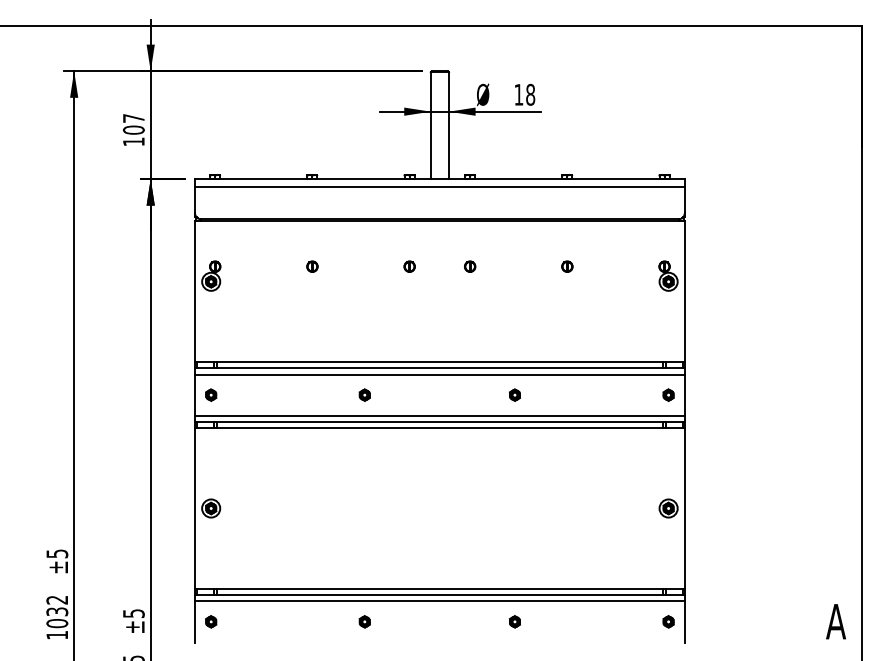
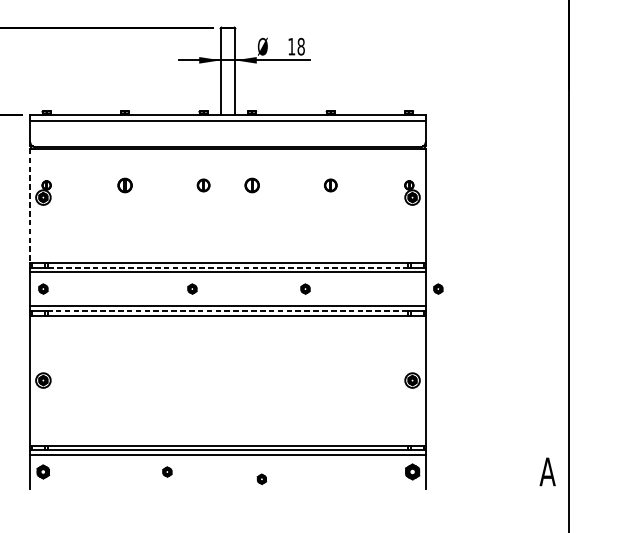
part: (312, 266) -> (125, 185), size x1.6
part: (409, 266) -> (203, 185), size x1.4
part: (470, 266) -> (252, 185), size x1.6
part: (567, 266) -> (330, 185), size x1.4
line: (195, 291) -> (30, 205), solid -> dashed
line: (439, 368) -> (227, 267), solid -> dashed
part: (364, 394) -> (192, 288), moved
part: (515, 394) -> (305, 288), moved
part: (668, 394) -> (438, 288), moved
line: (439, 421) -> (227, 310), solid -> dashed
part: (211, 621) -> (43, 471), size x1.4
part: (514, 621) -> (261, 479), moved
part: (668, 621) -> (412, 471), size x1.6

